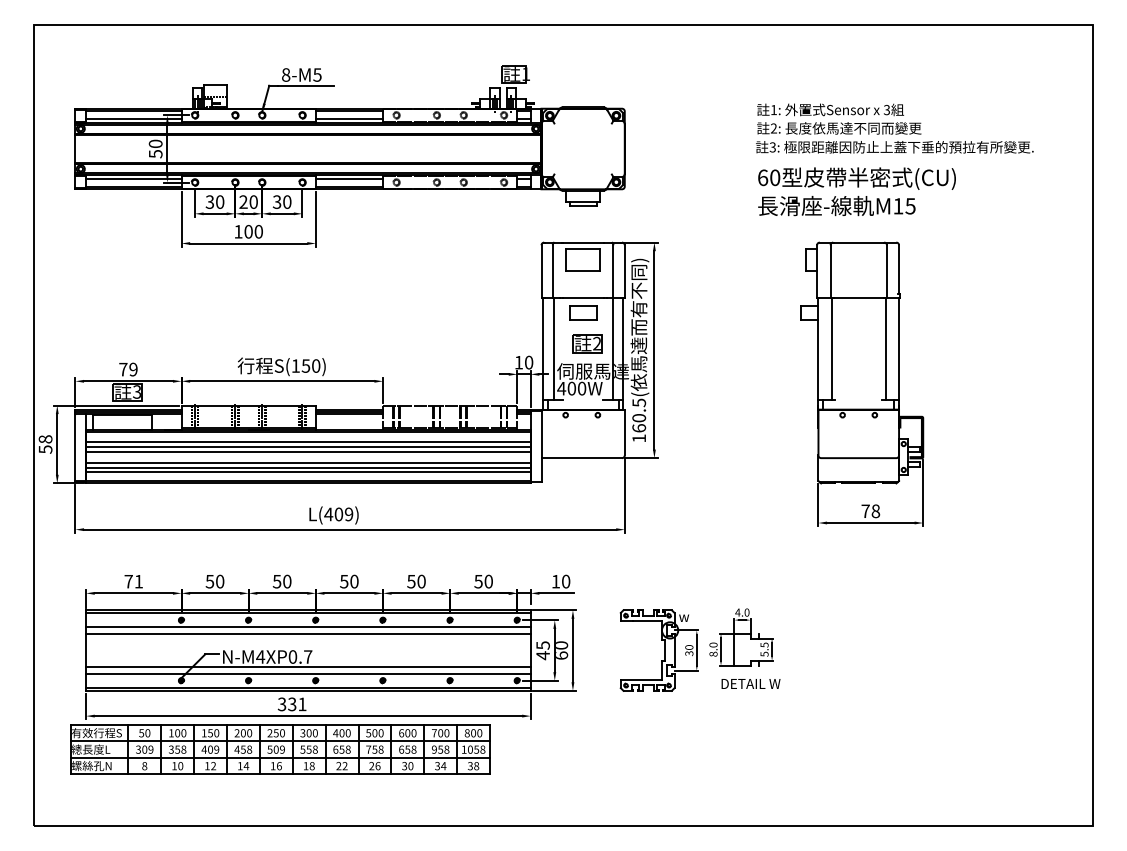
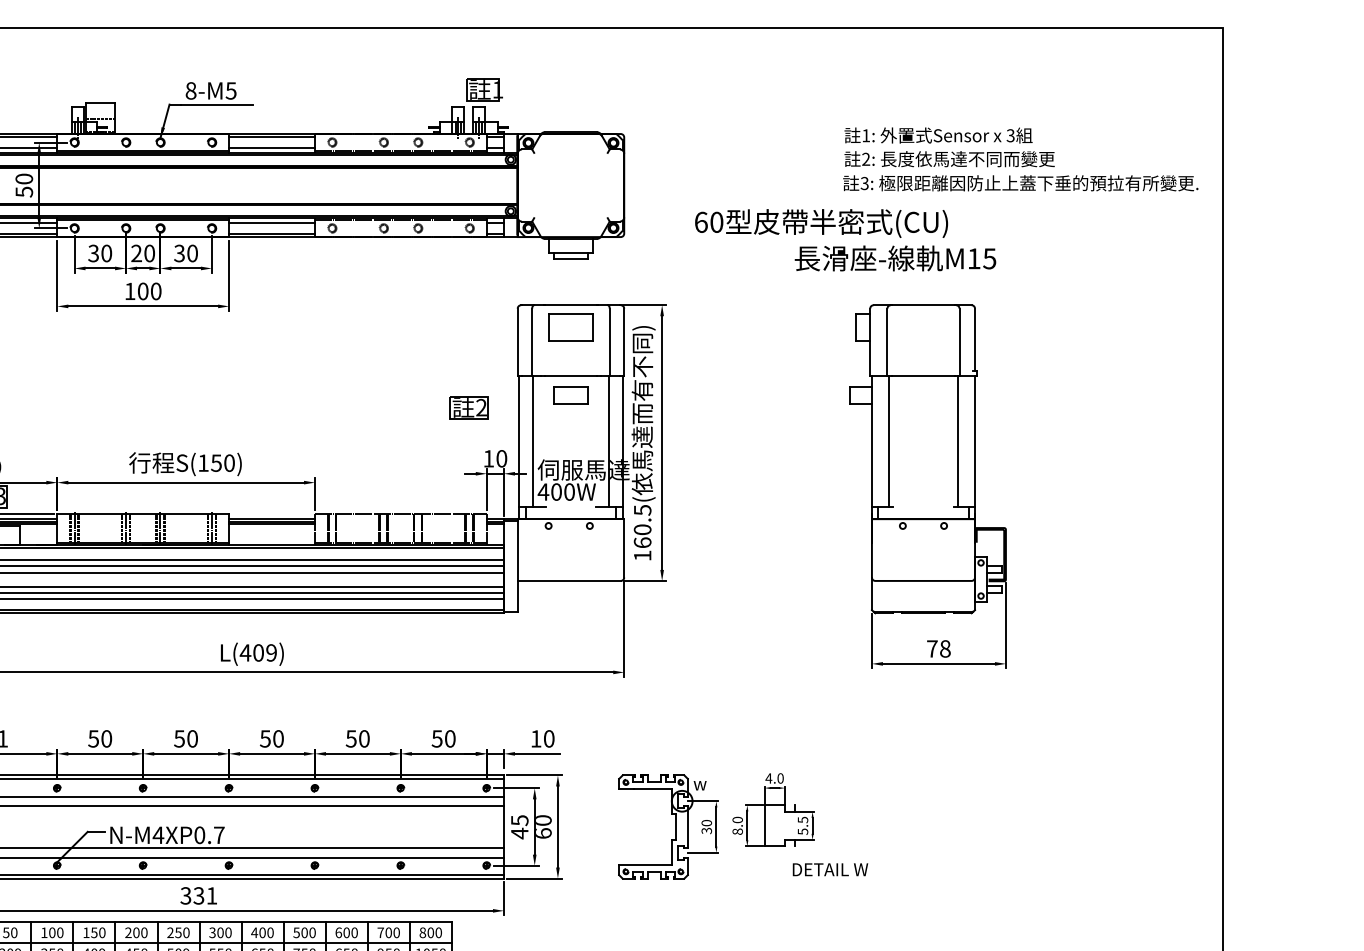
text: (894, 128) -> (1020, 159), moved
text: (856, 178) -> (820, 223), moved
part: (587, 343) -> (469, 407), moved
text: (750, 683) -> (829, 869), moved

